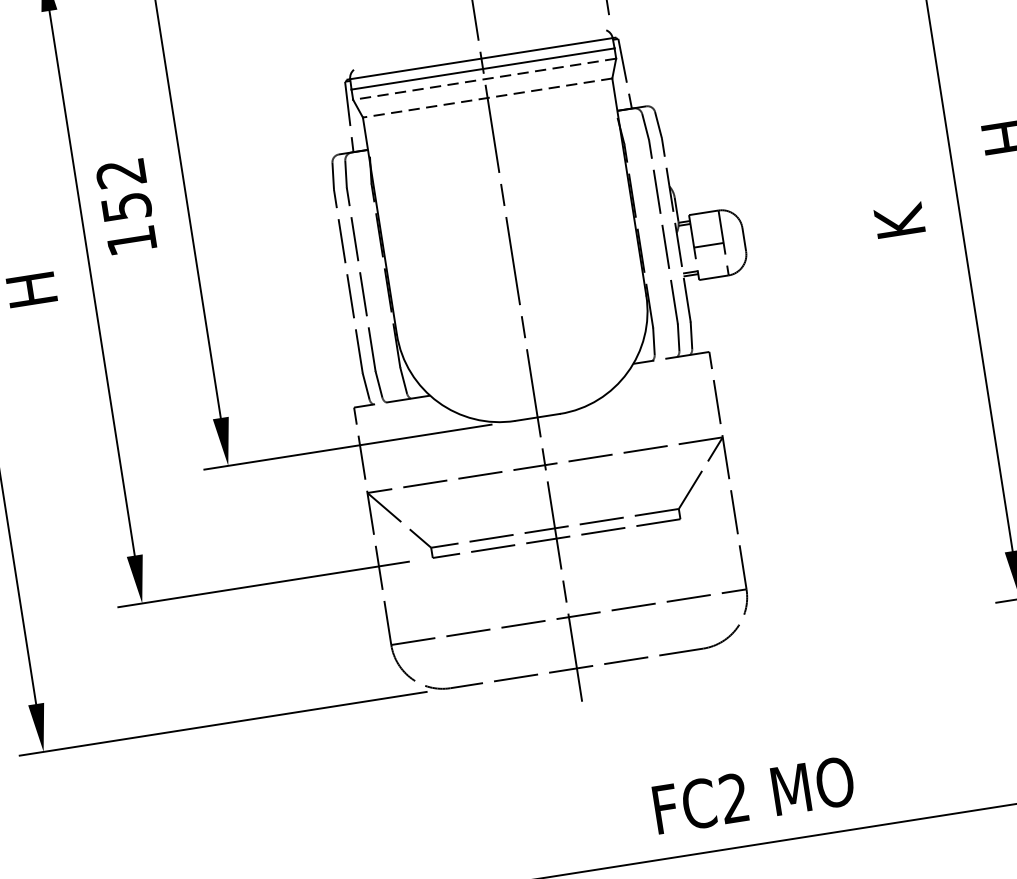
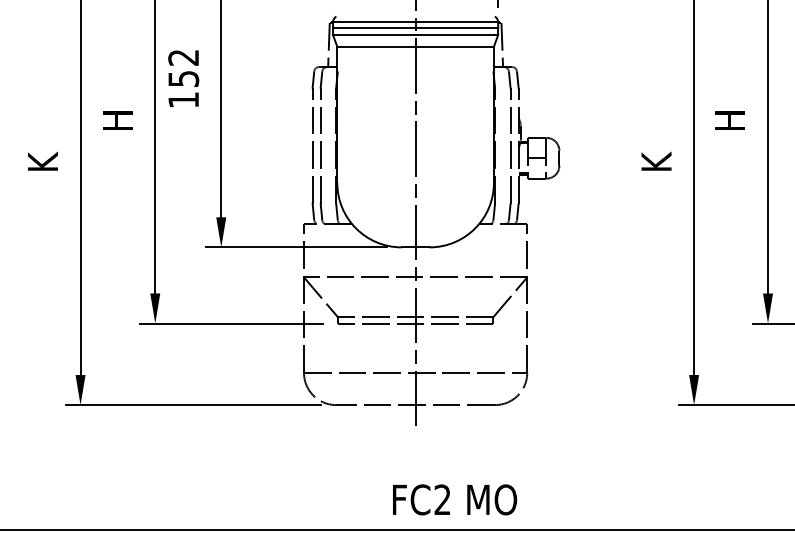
line: (484, 78) -> (415, 34), dashed -> solid
line: (487, 97) -> (415, 46), dashed -> solid
text: (754, 794) -> (455, 499), moved

